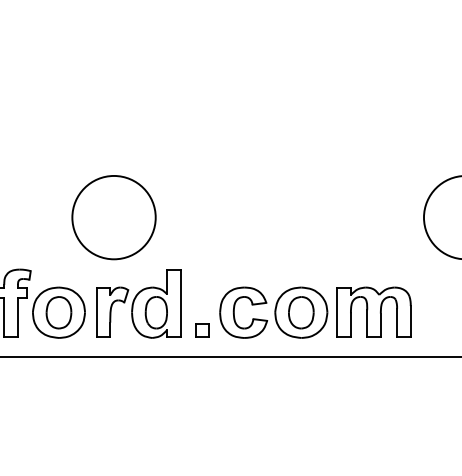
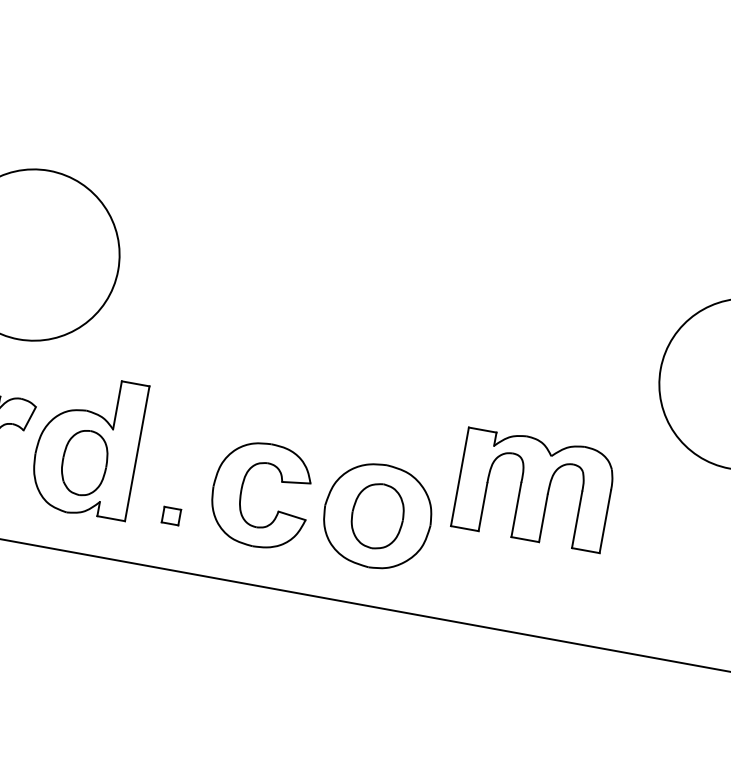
part: (373, 311) -> (533, 487), moved
part: (202, 330) -> (171, 515), size x0.6

